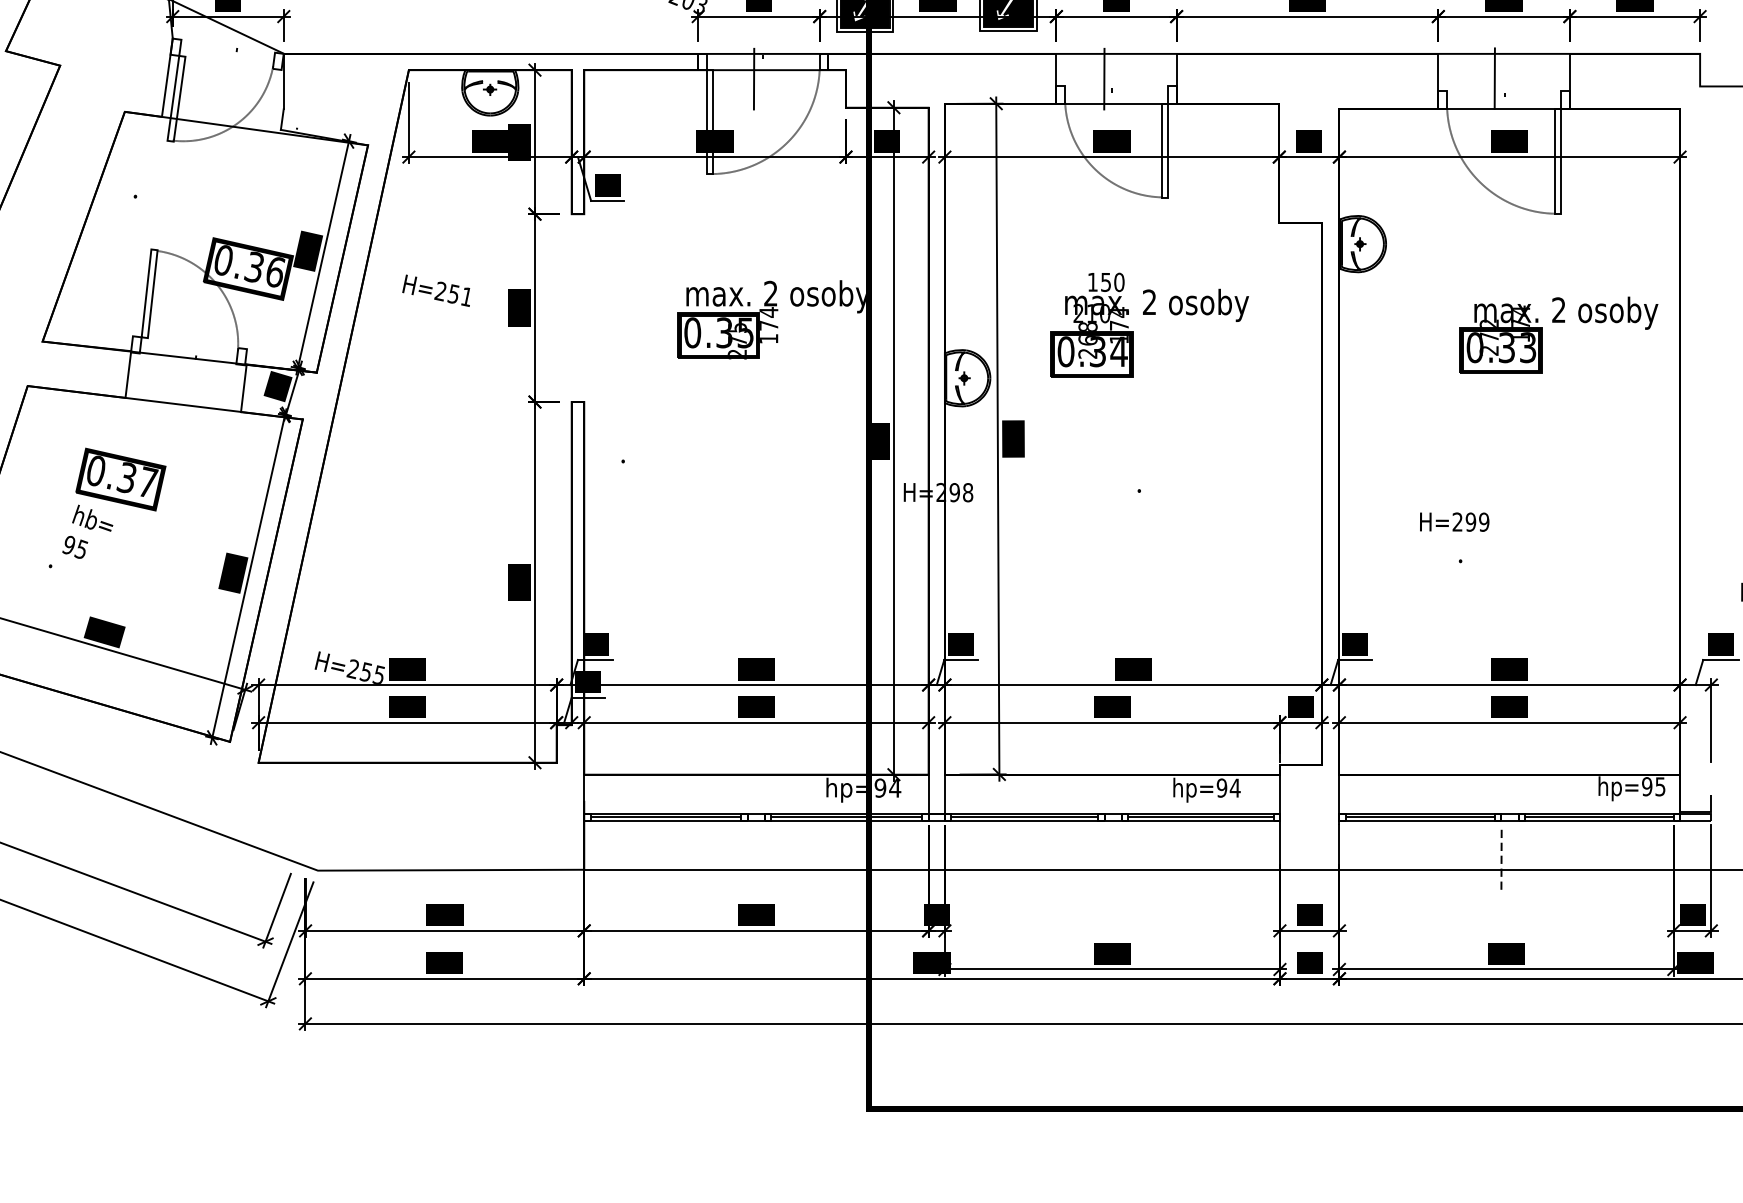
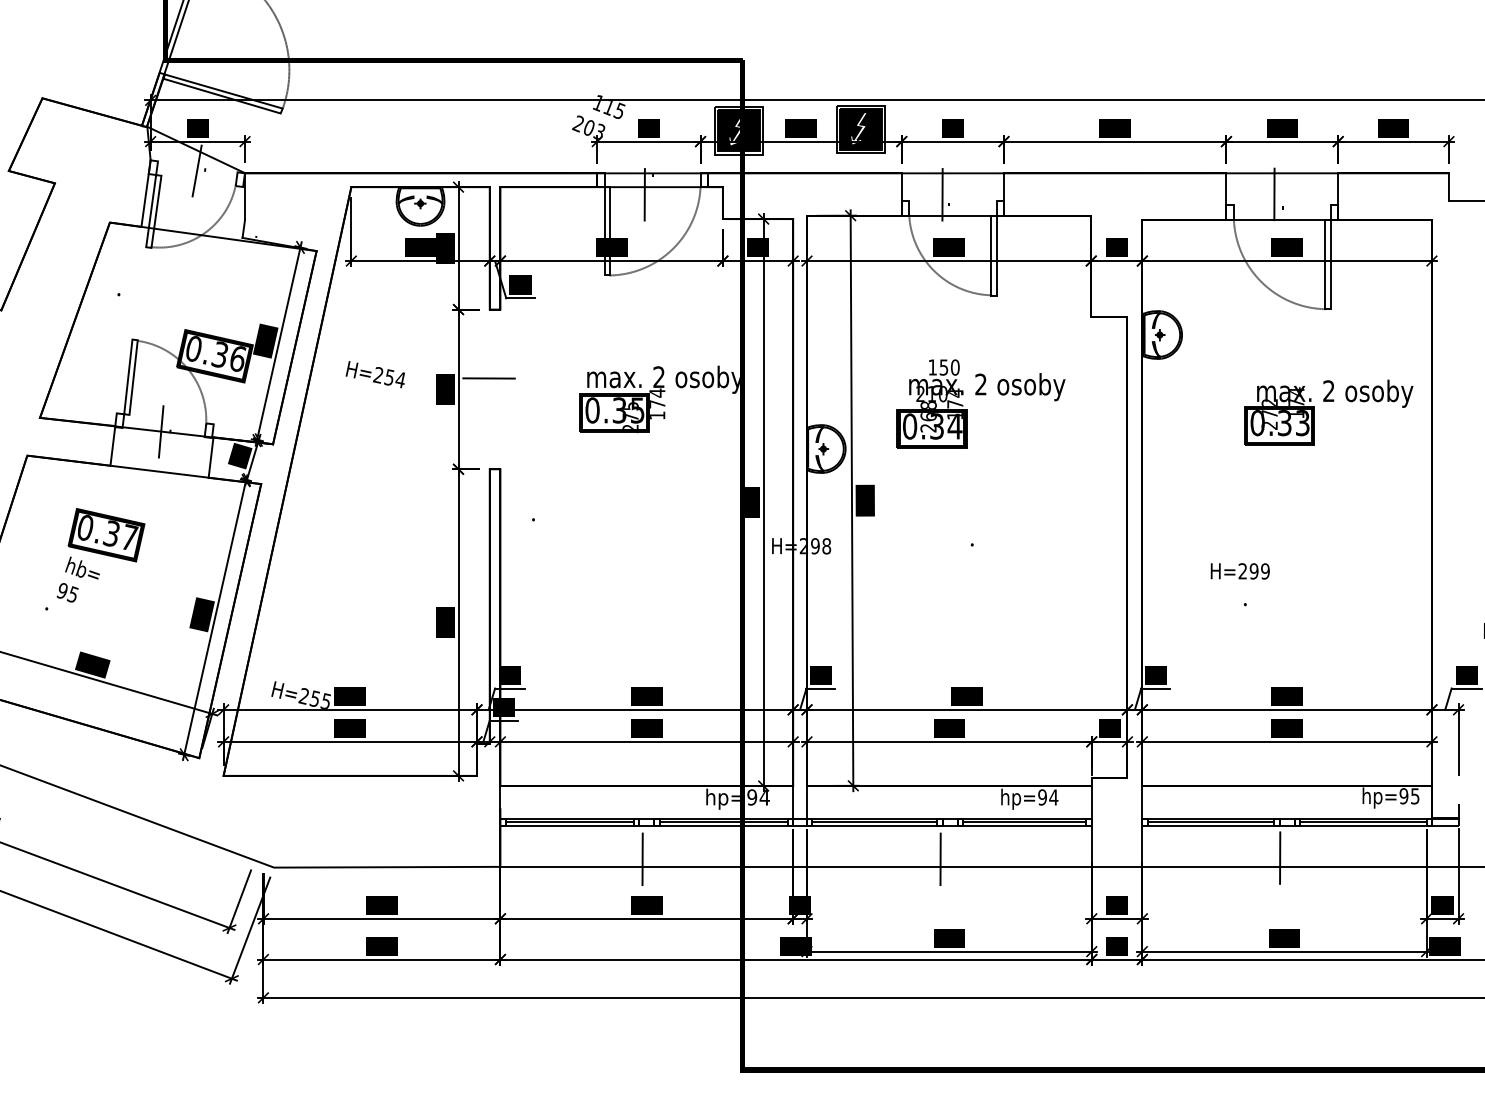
line: (226, 50) -> (196, 170), added
line: (570, 295) -> (488, 378), added
text: (465, 297) -> (399, 380), H=251 -> H=254
line: (184, 357) -> (160, 431), added
line: (1501, 859) -> (1280, 858), dashed -> solid
line: (751, 861) -> (642, 859), added
line: (1101, 861) -> (940, 859), added

